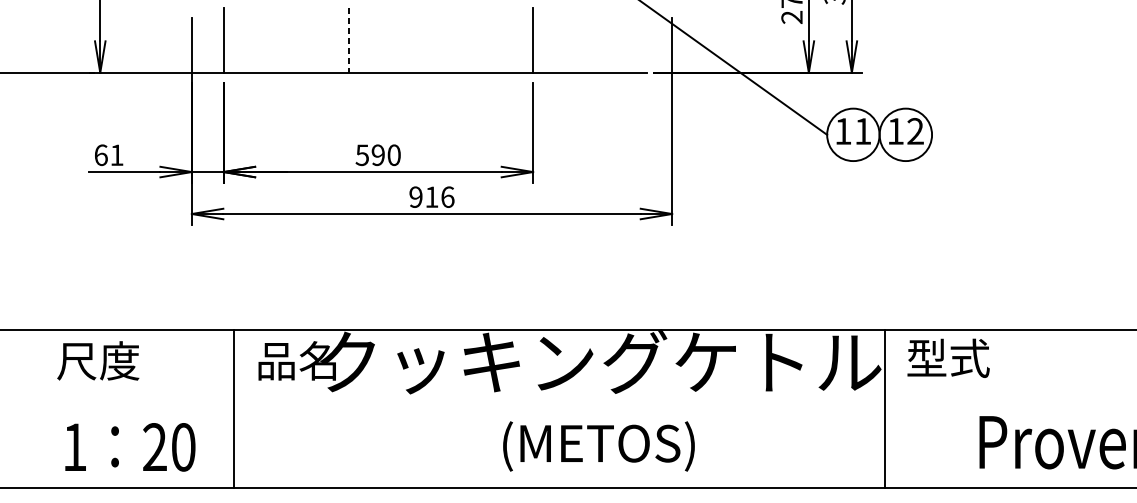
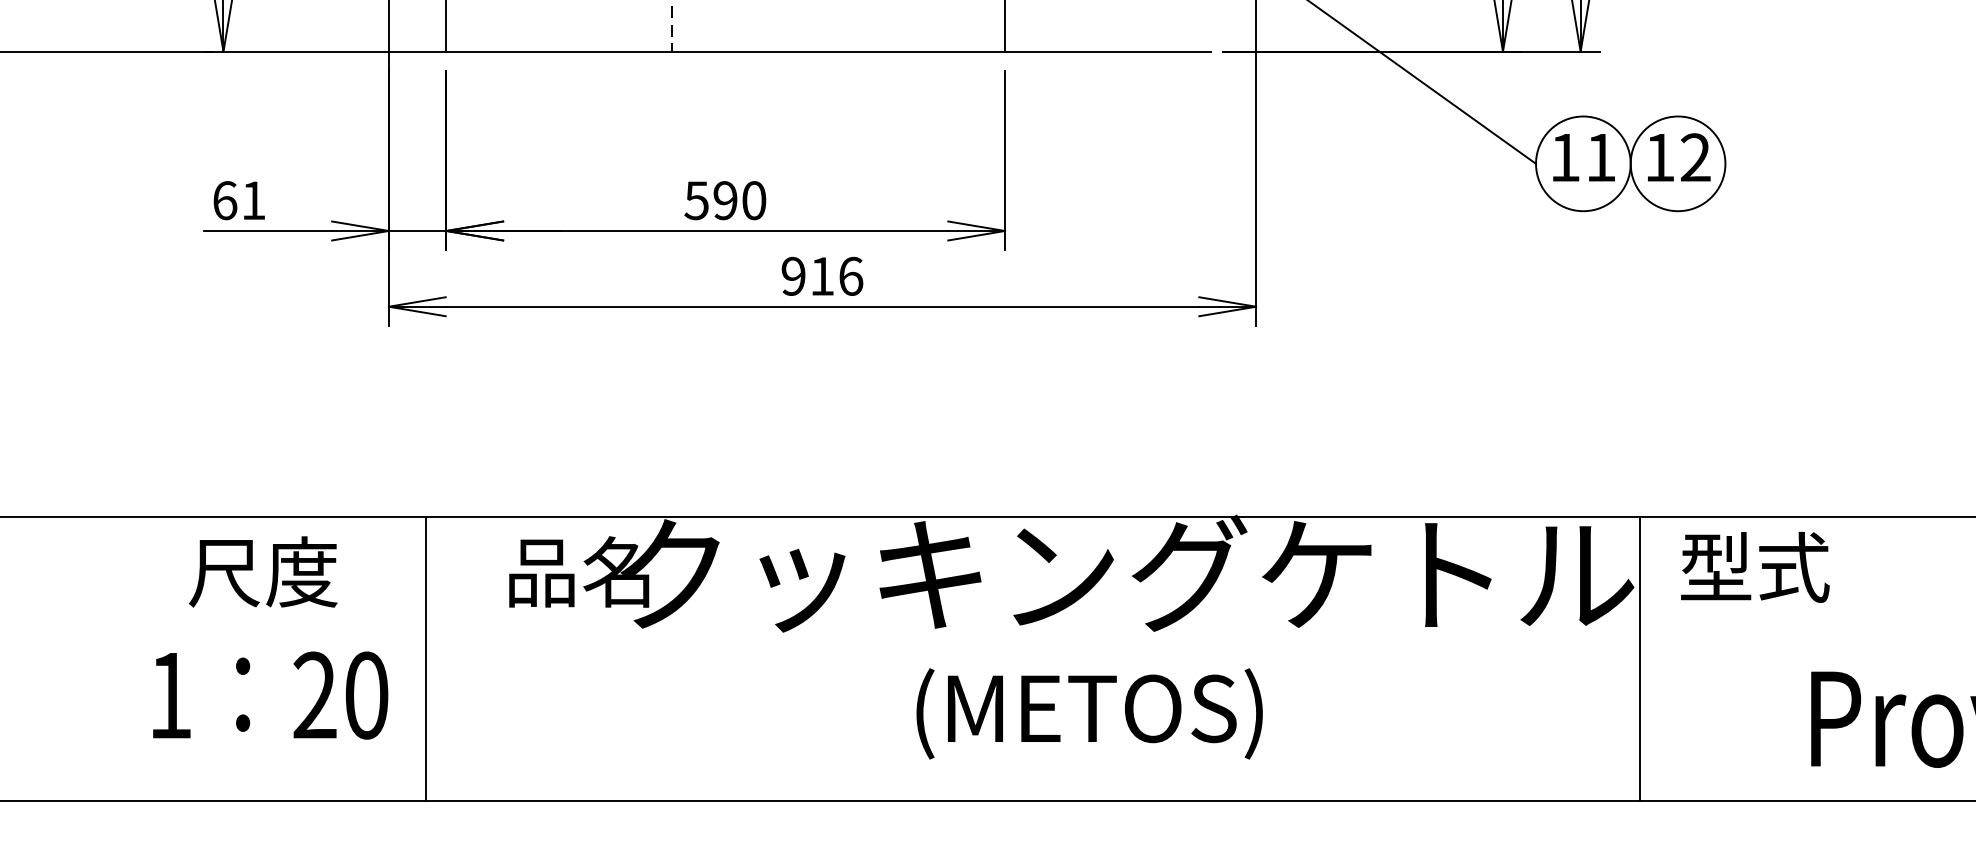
text: (98, 360) -> (263, 571), moved
line: (234, 408) -> (426, 657), moved
text: (598, 446) -> (1088, 713), moved
text: (130, 447) -> (270, 695), moved

